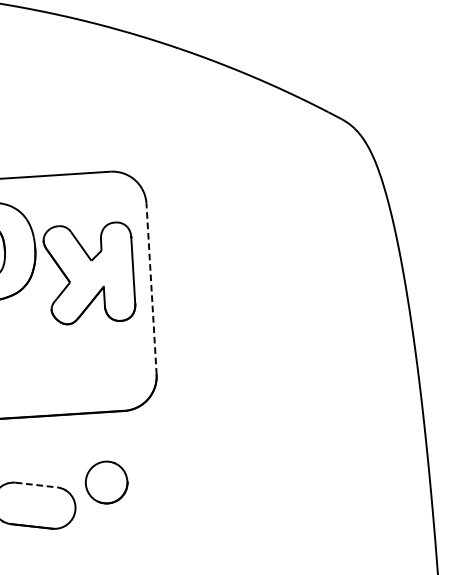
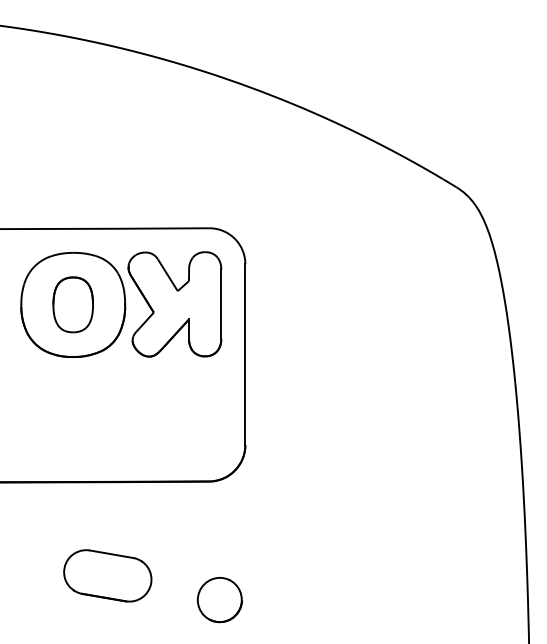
part: (89, 273) -> (174, 304), moved
line: (151, 288) -> (245, 354), dashed -> solid
part: (106, 483) -> (219, 600), moved
line: (37, 485) -> (112, 554), dashed -> solid

